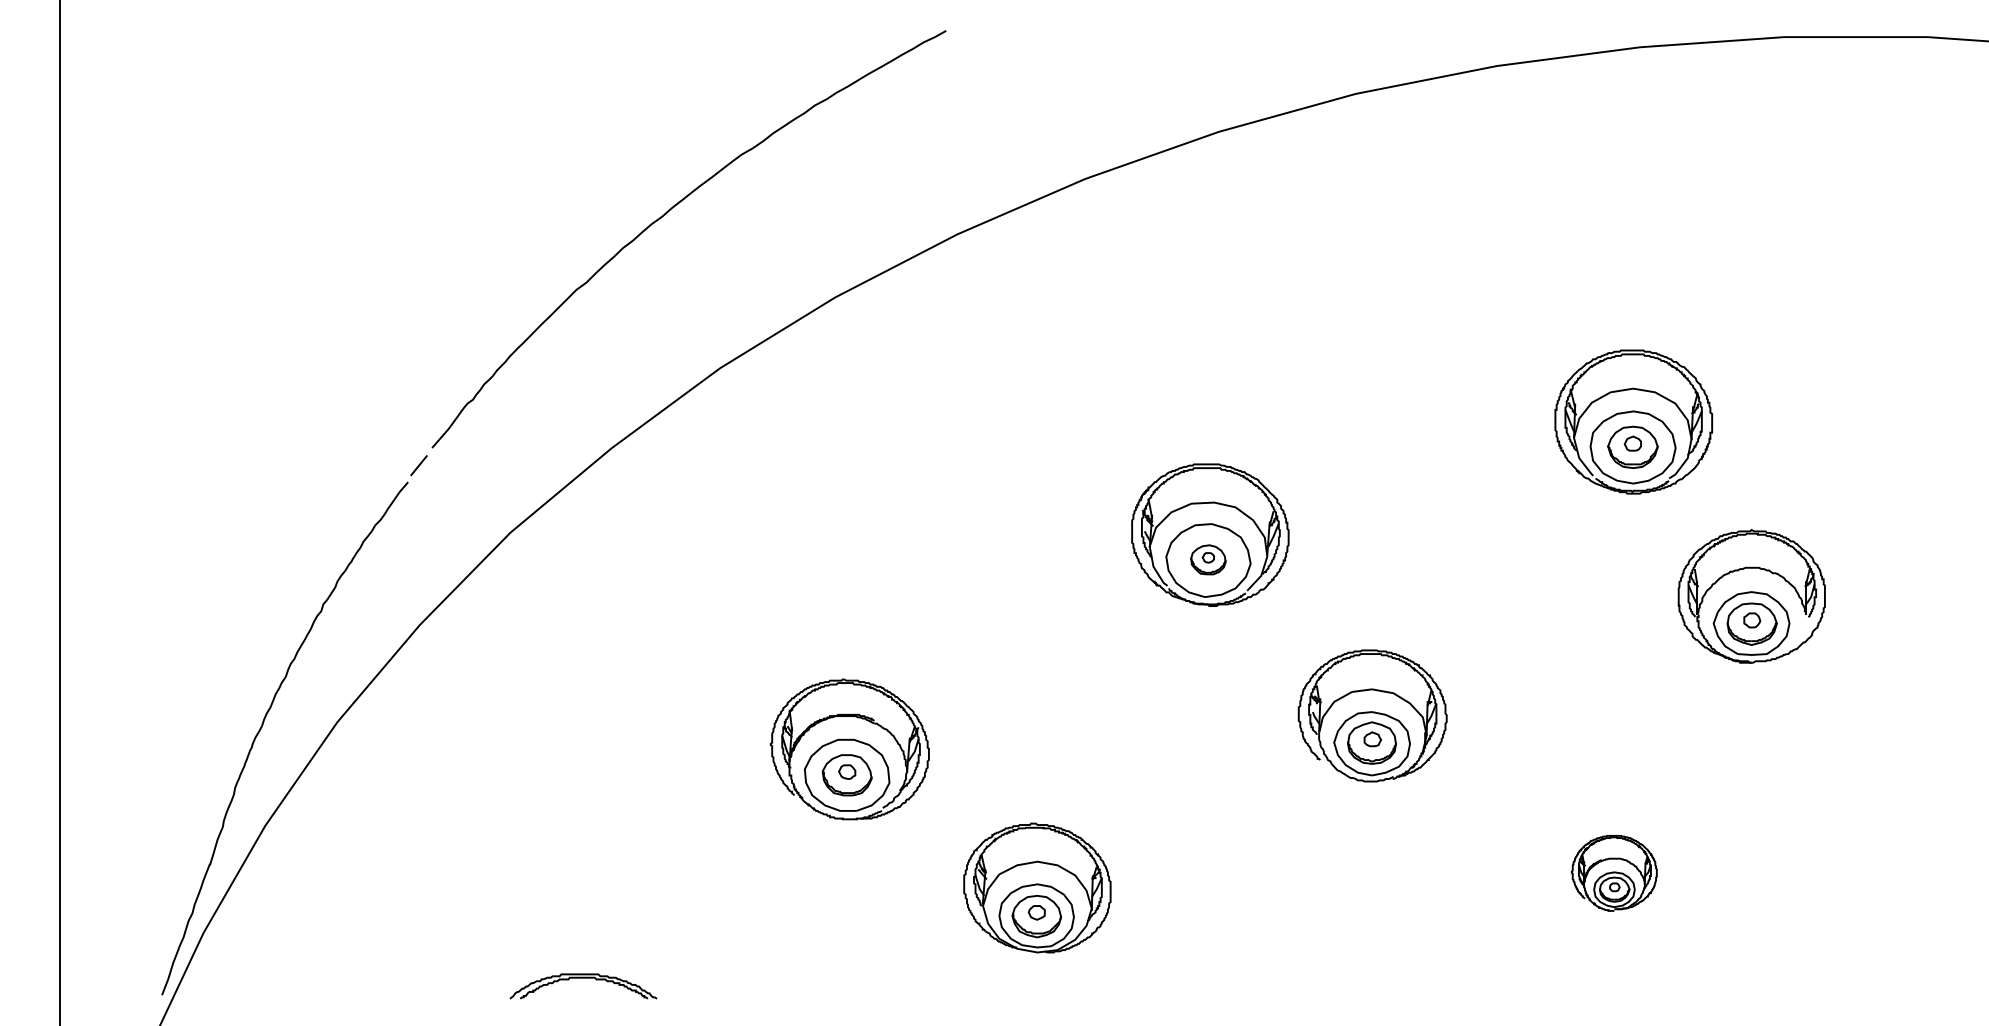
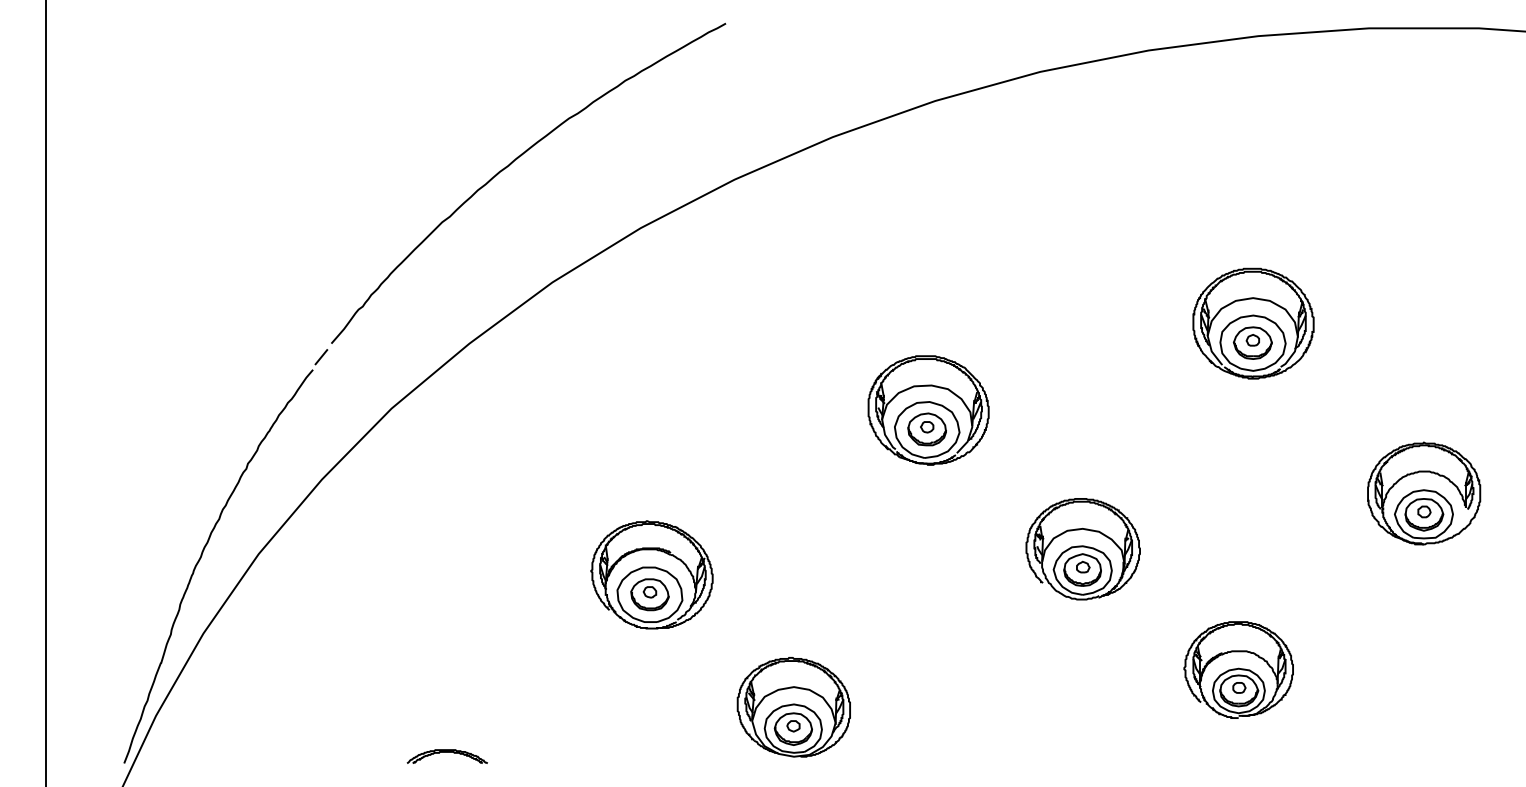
part: (1207, 559) -> (926, 429), size x1.43
part: (1752, 596) -> (1424, 493), moved
part: (1371, 716) -> (1082, 549), moved
part: (1614, 872) -> (1238, 669), size x1.67
part: (1036, 888) -> (793, 707), moved
part: (582, 986) -> (446, 756), size x0.71

